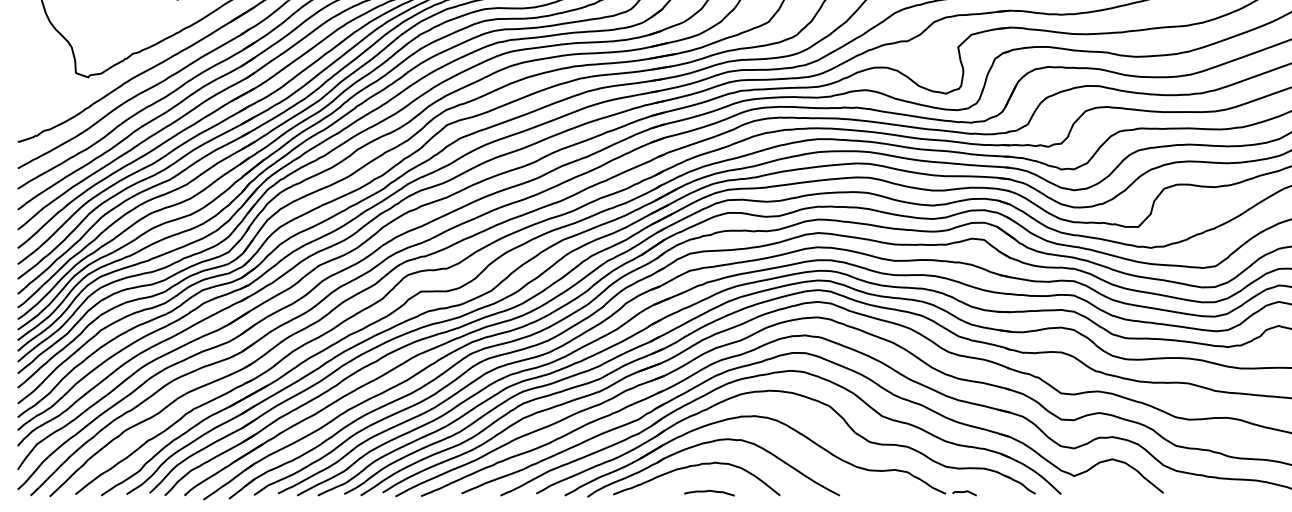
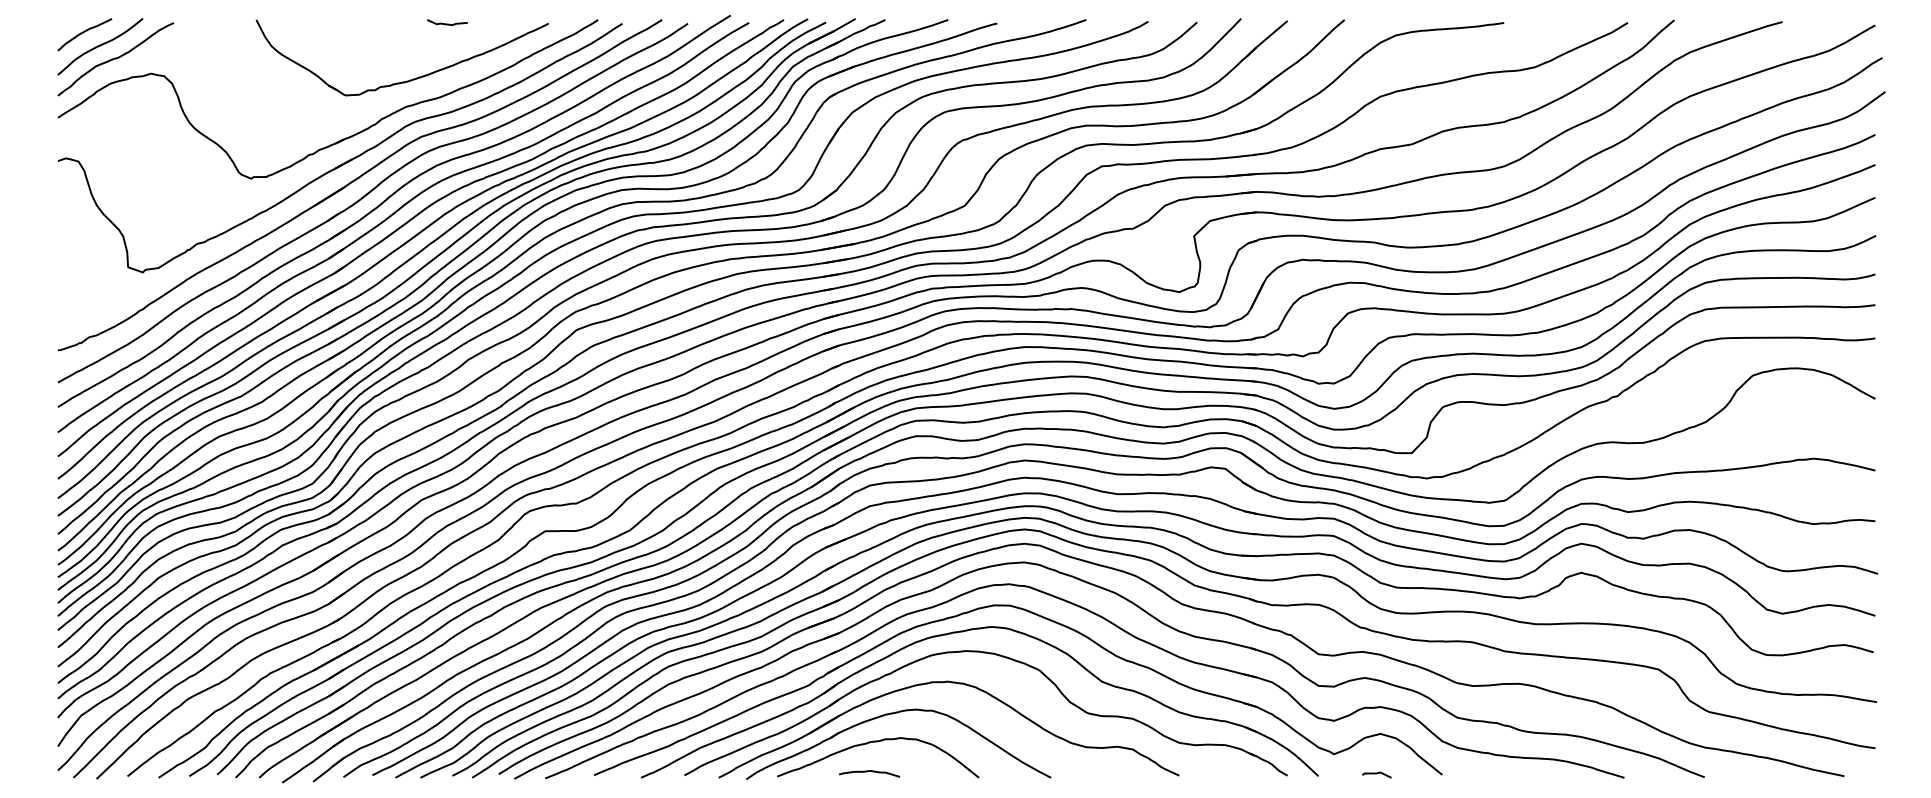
curve: (709, 491) -> (869, 771), moved
line: (964, 492) -> (1376, 774), moved

